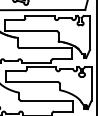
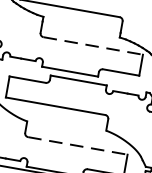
line: (46, 48) -> (94, 46), solid -> dashed
line: (47, 100) -> (78, 145), solid -> dashed

